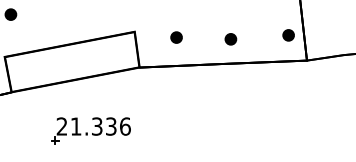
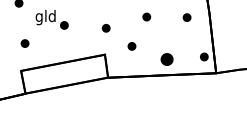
part: (175, 37) -> (131, 46), moved
part: (230, 39) -> (166, 59), size x1.6
part: (90, 130) -> (76, 118), removed

